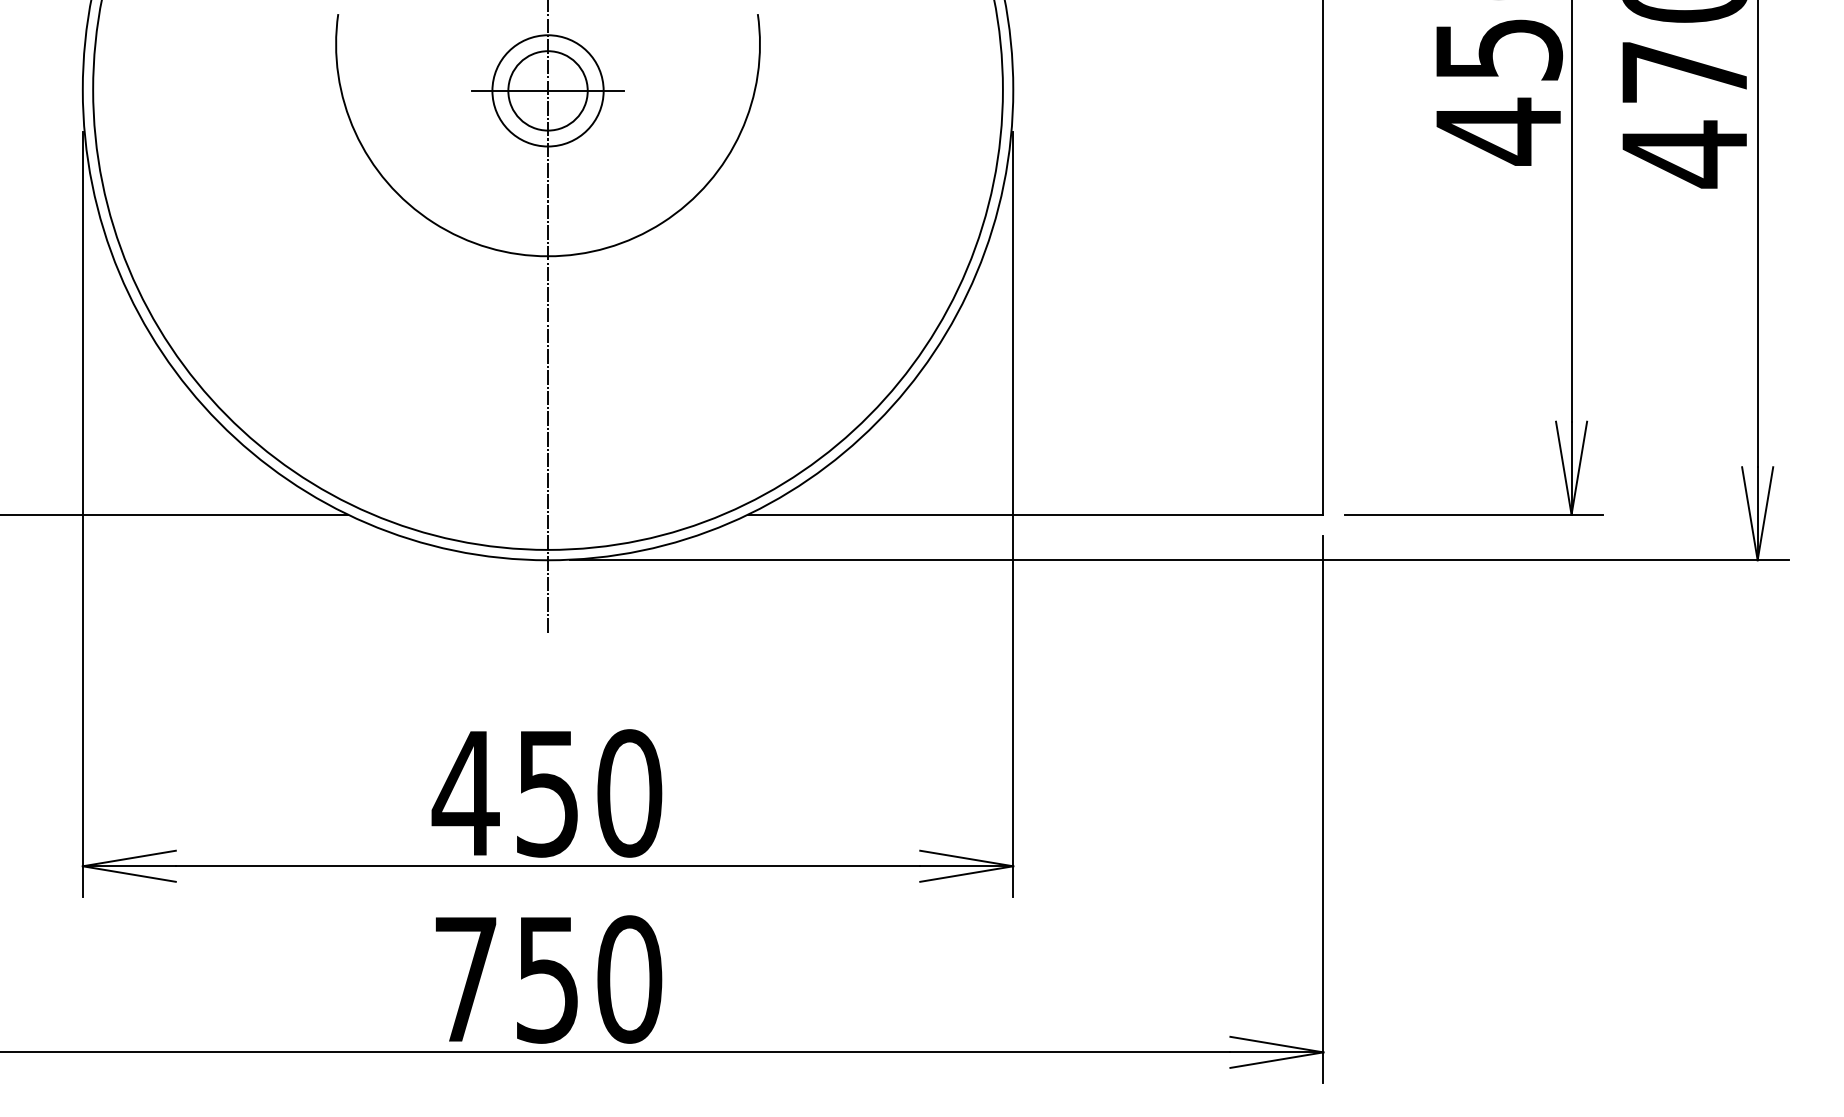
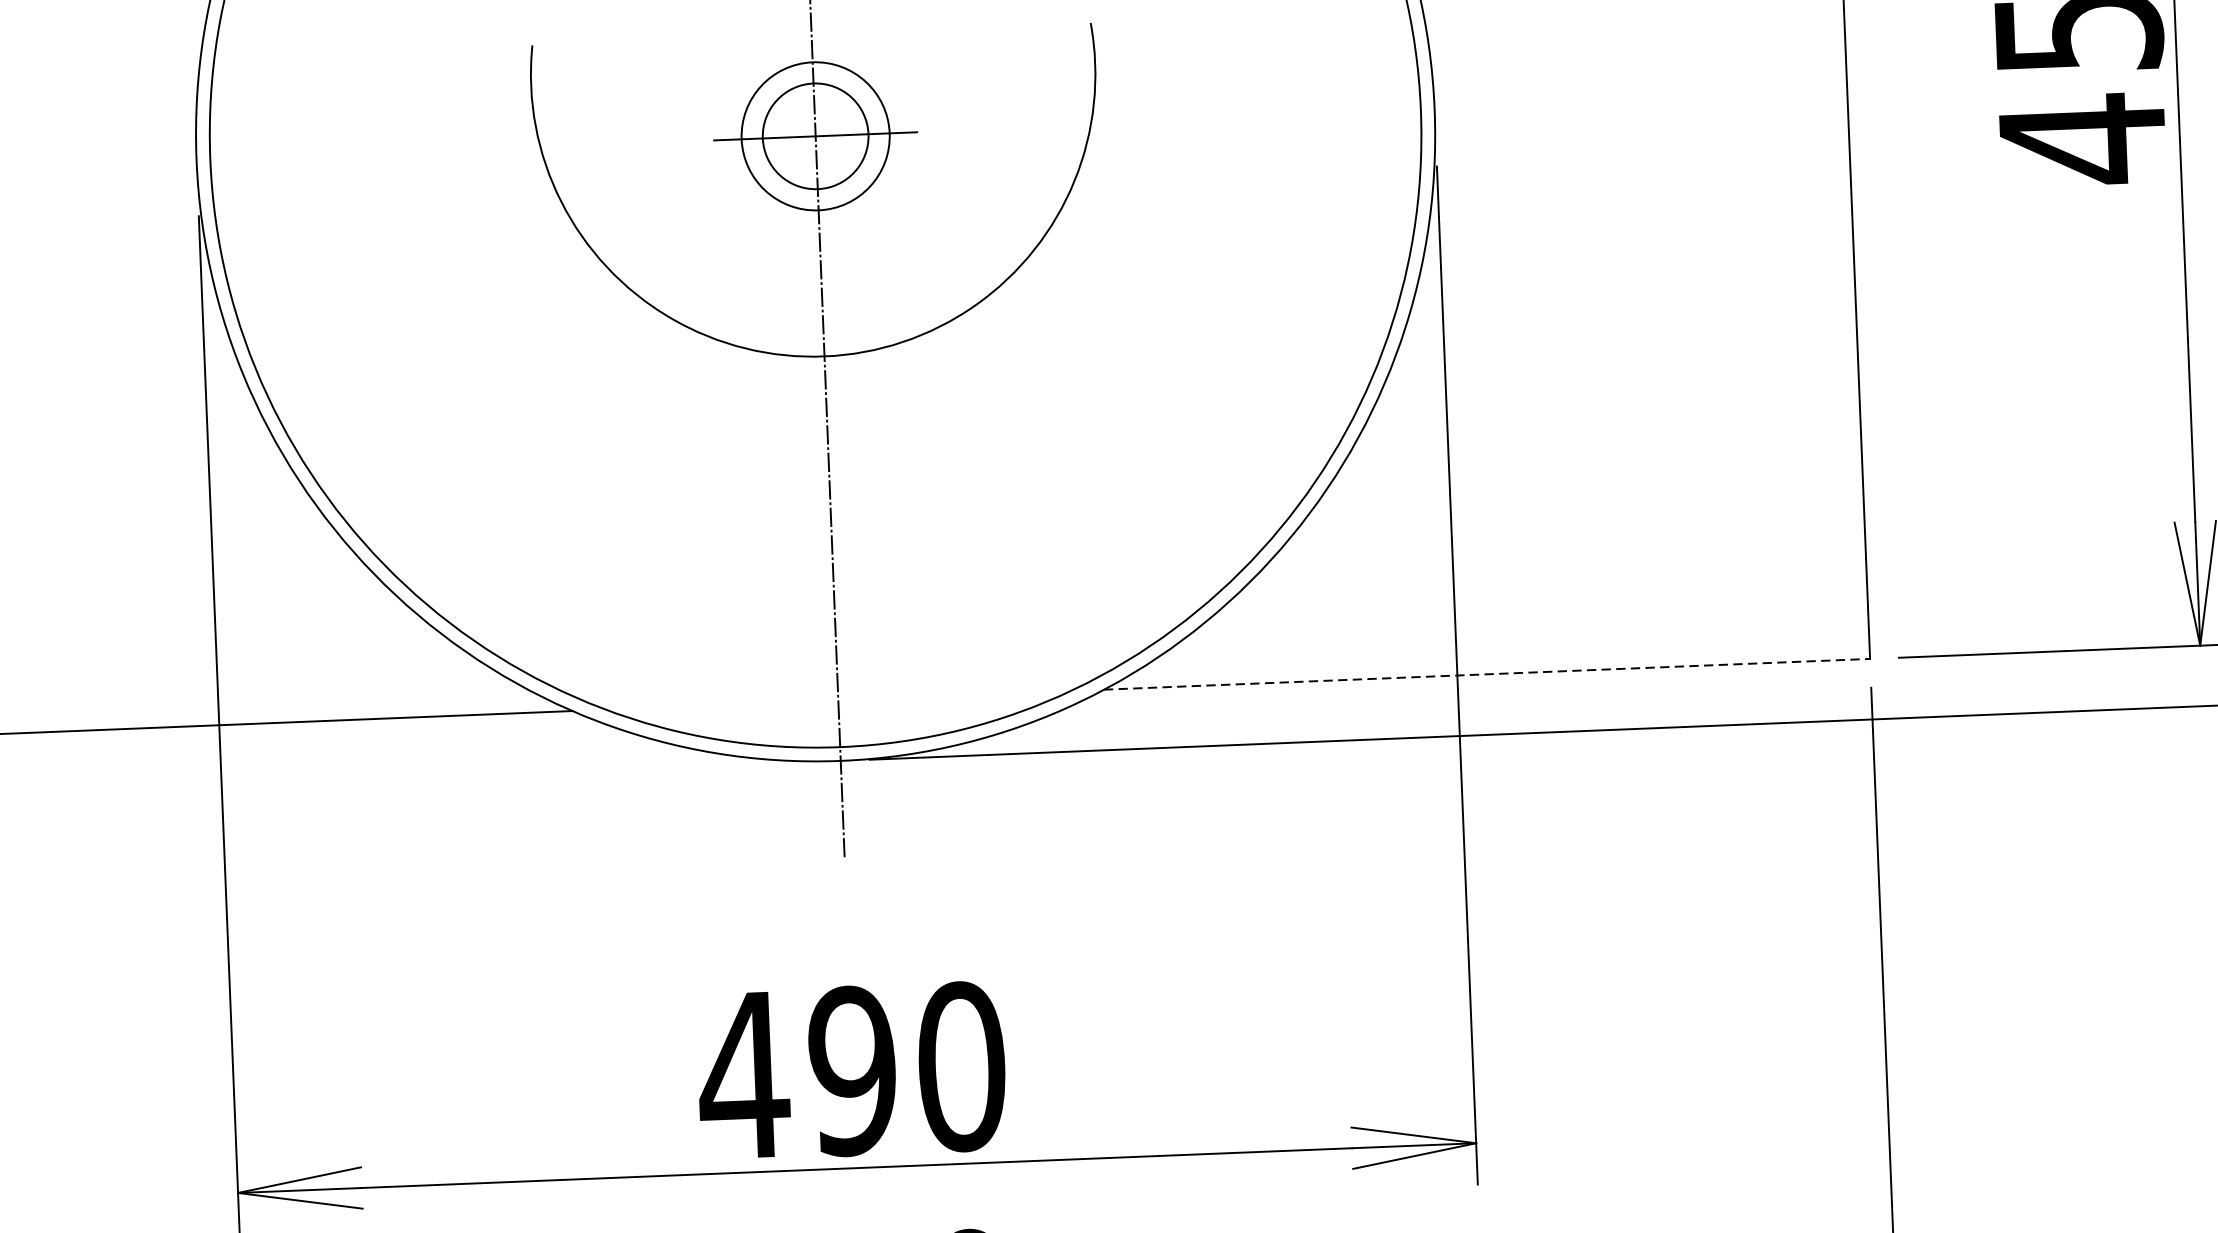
line: (1035, 514) -> (1486, 673), solid -> dashed
text: (547, 793) -> (852, 1071), 450 -> 490

